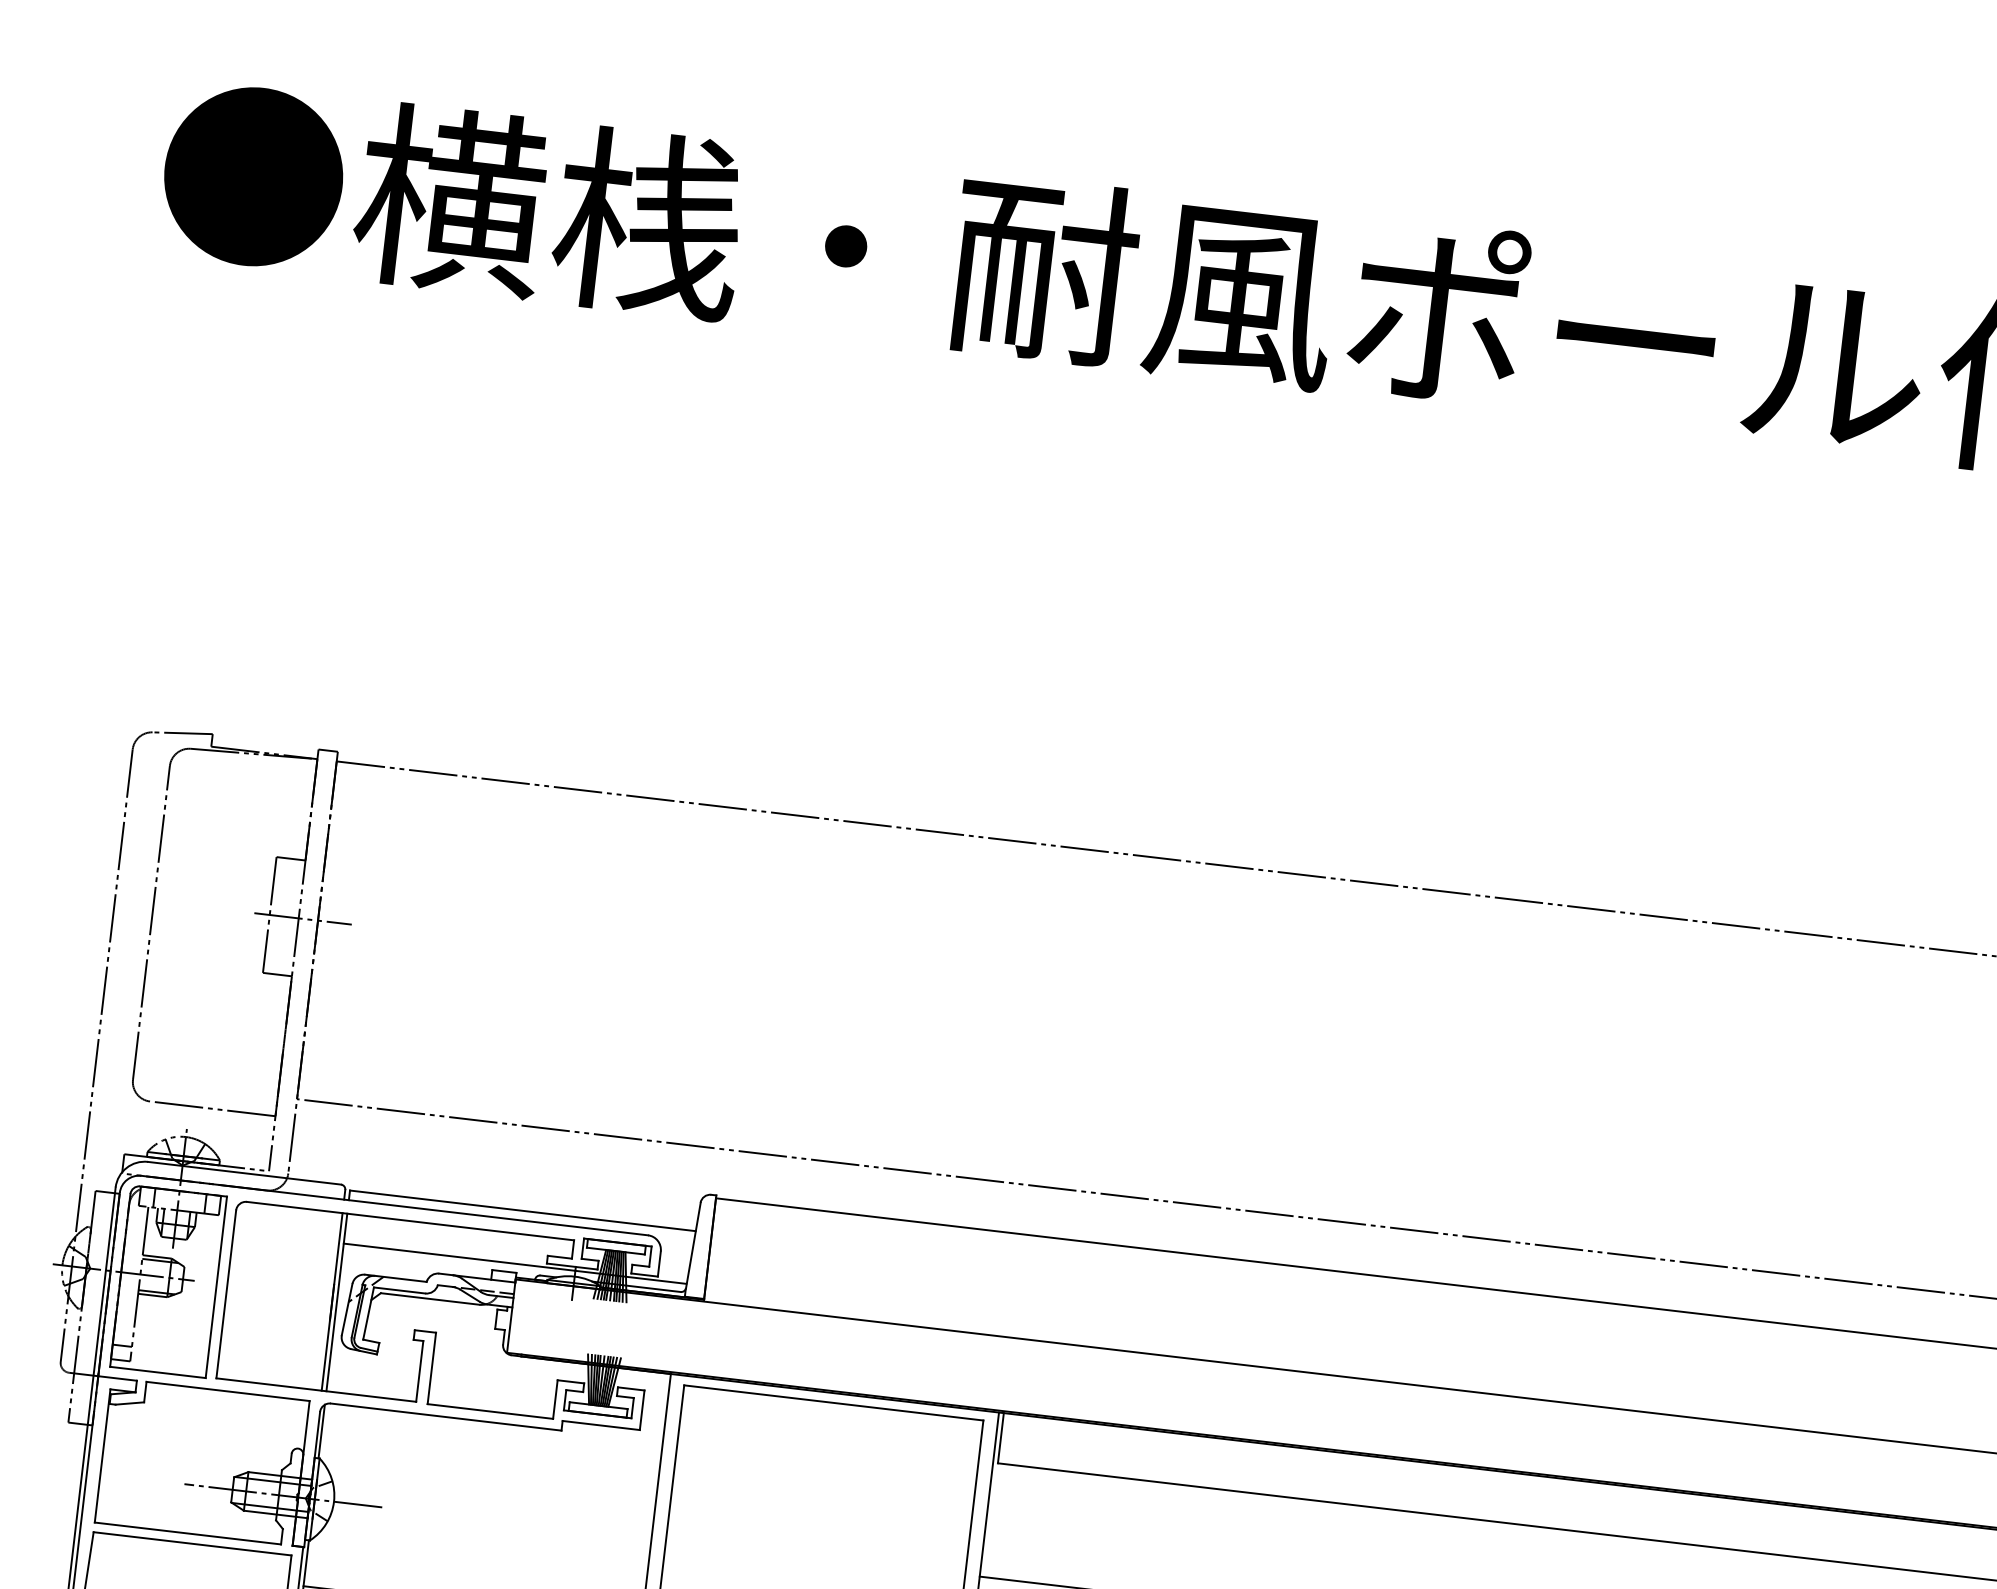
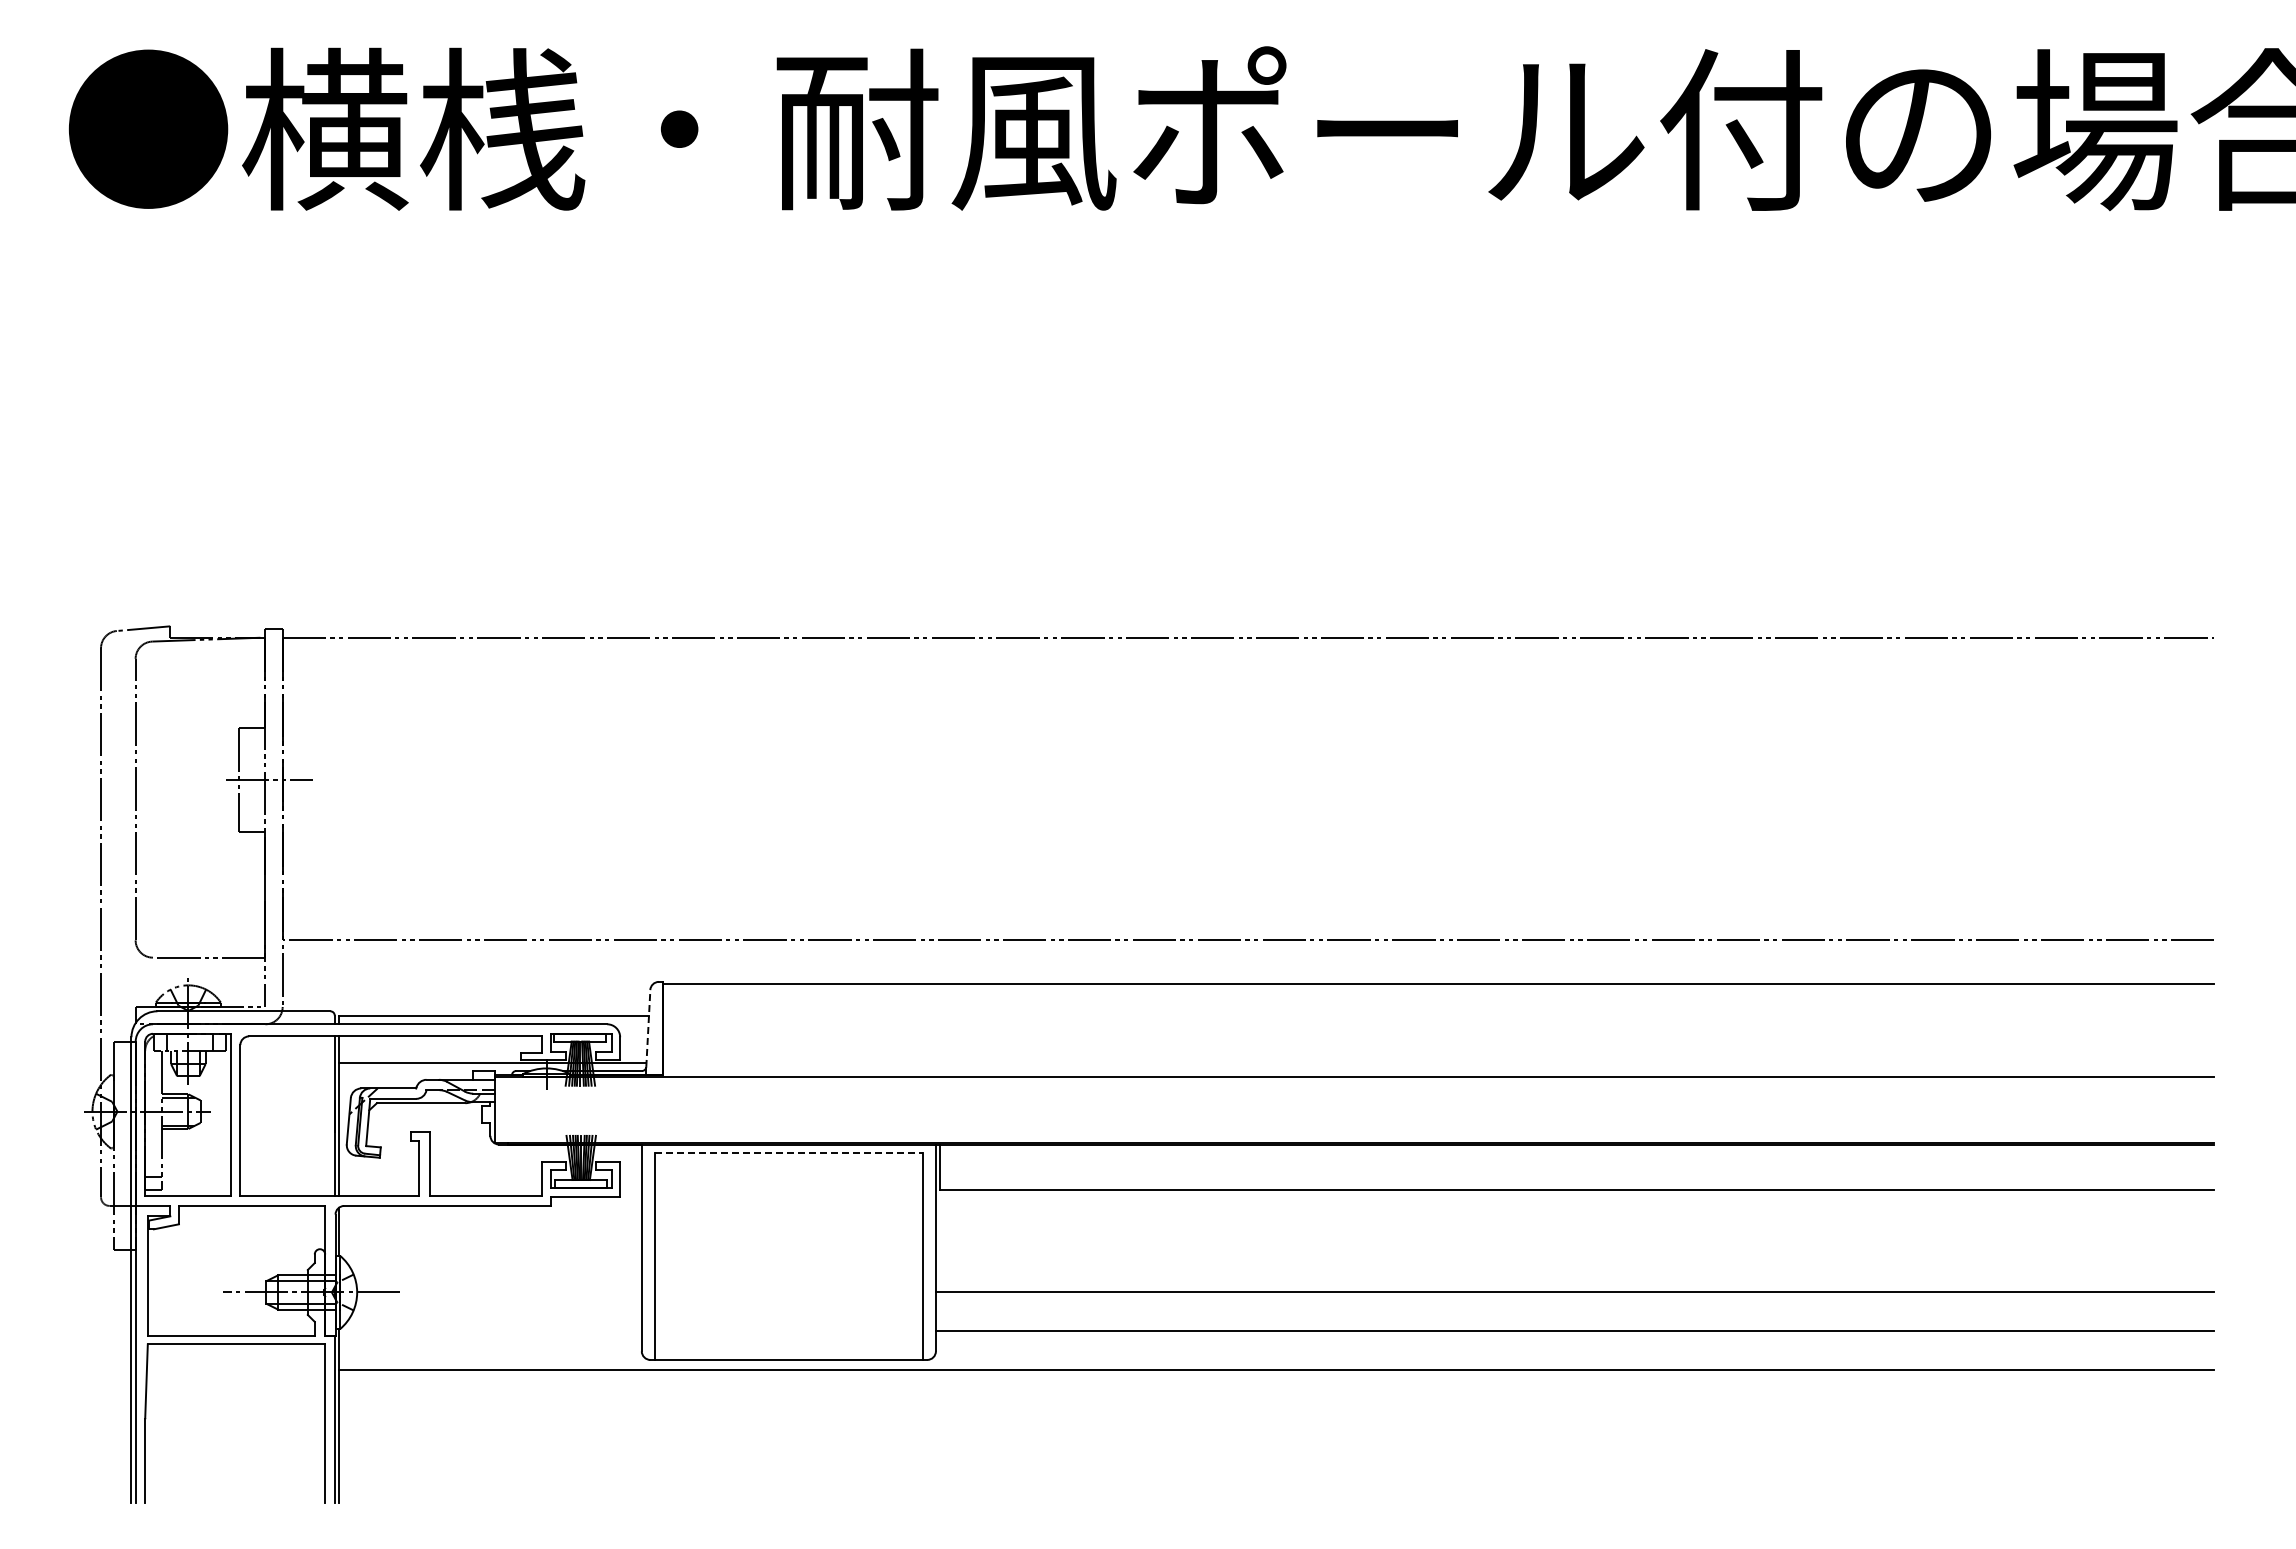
line: (693, 1245) -> (648, 1028), solid -> dashed
line: (834, 1403) -> (789, 1153), solid -> dashed

